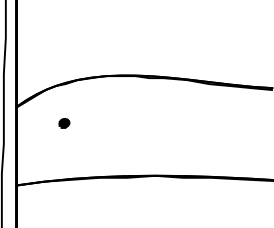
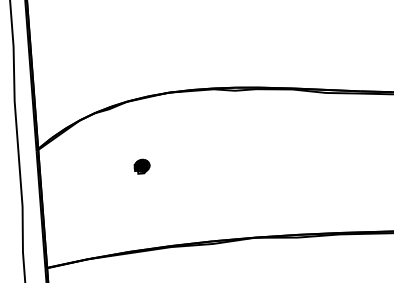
part: (64, 123) -> (142, 166), moved

